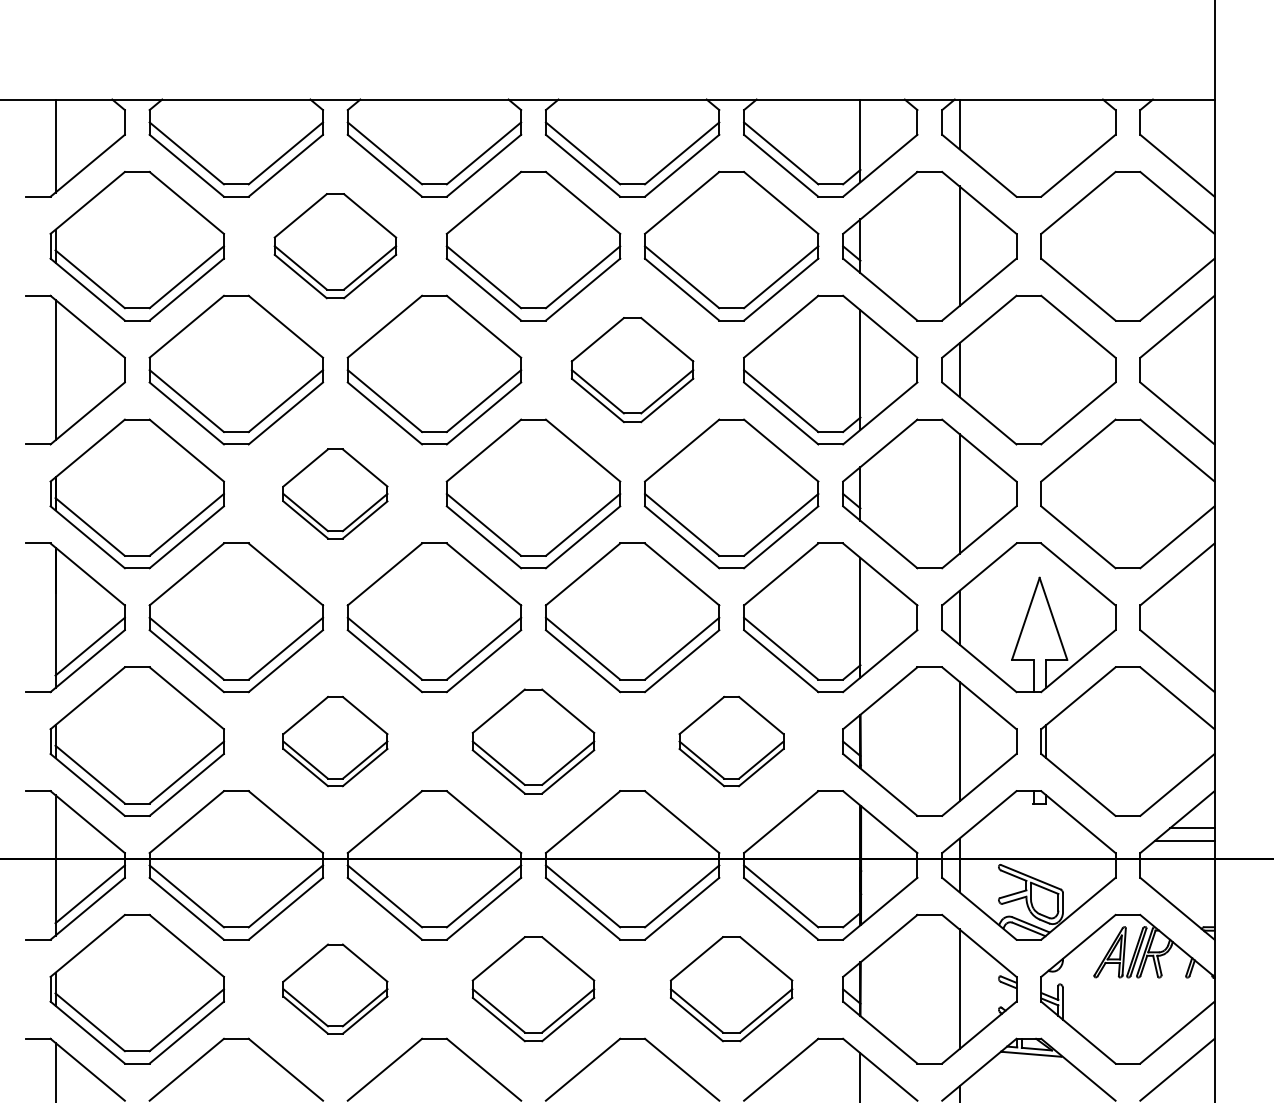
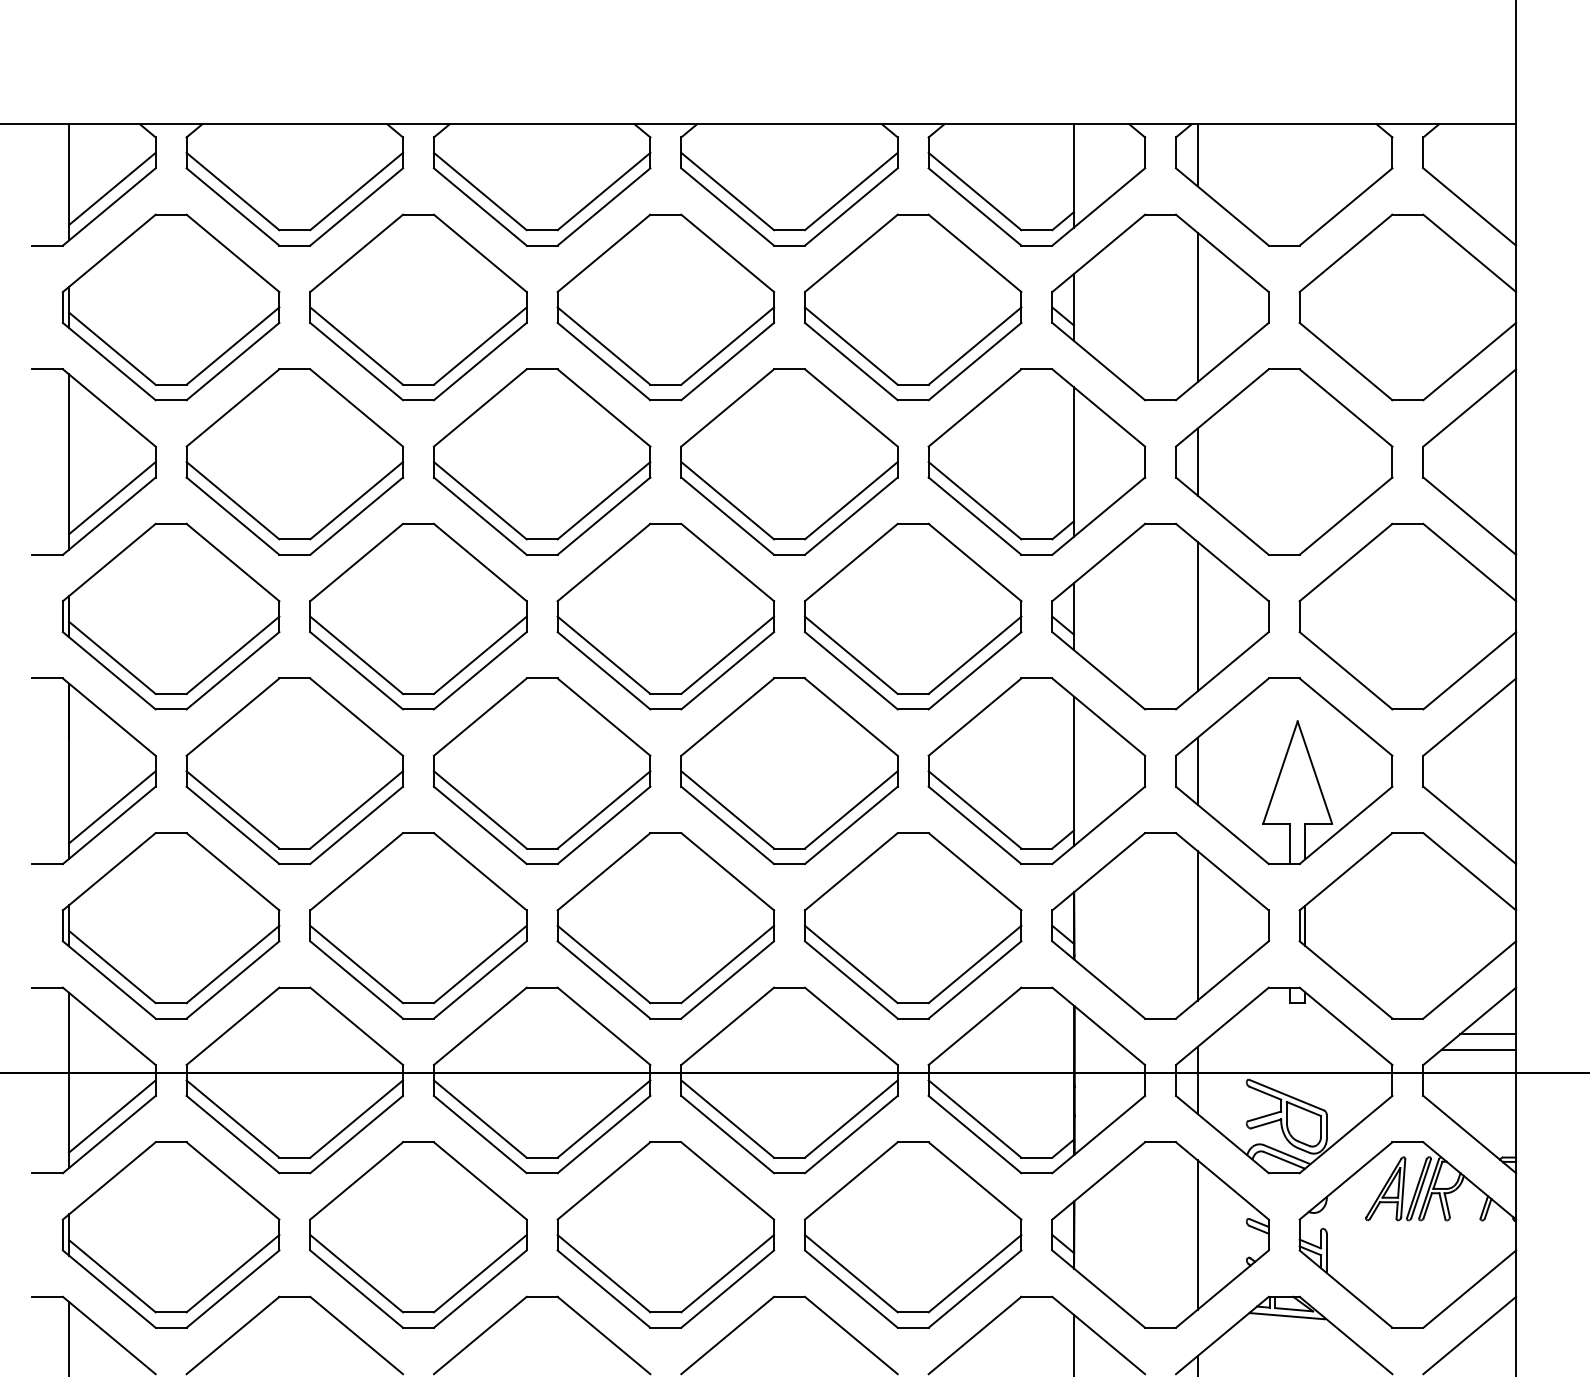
line: (89, 151) -> (111, 189), added
part: (335, 245) -> (418, 306), size x1.43
part: (632, 369) -> (789, 461), size x1.43
line: (89, 398) -> (111, 497), added
part: (335, 493) -> (418, 616), size x1.67
part: (335, 741) -> (418, 925), size x1.67
part: (533, 741) -> (665, 925), size x1.43
part: (731, 741) -> (912, 925), size x1.67
part: (335, 988) -> (418, 1234), size x1.67
part: (533, 988) -> (665, 1234), size x1.43
part: (731, 988) -> (912, 1234), size x1.43

